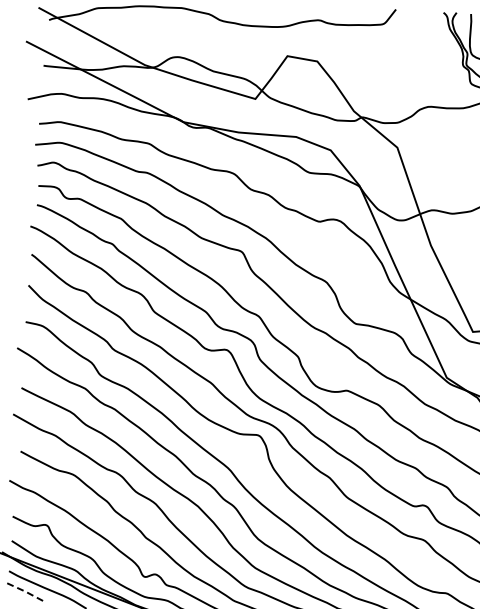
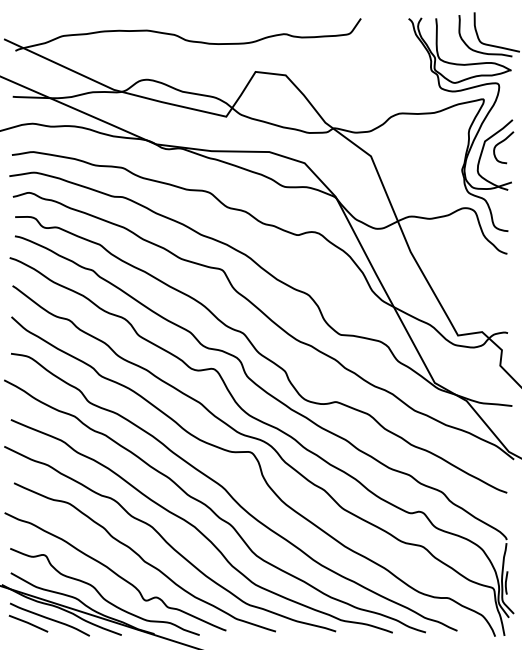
line: (26, 592) -> (28, 623), dashed -> solid

